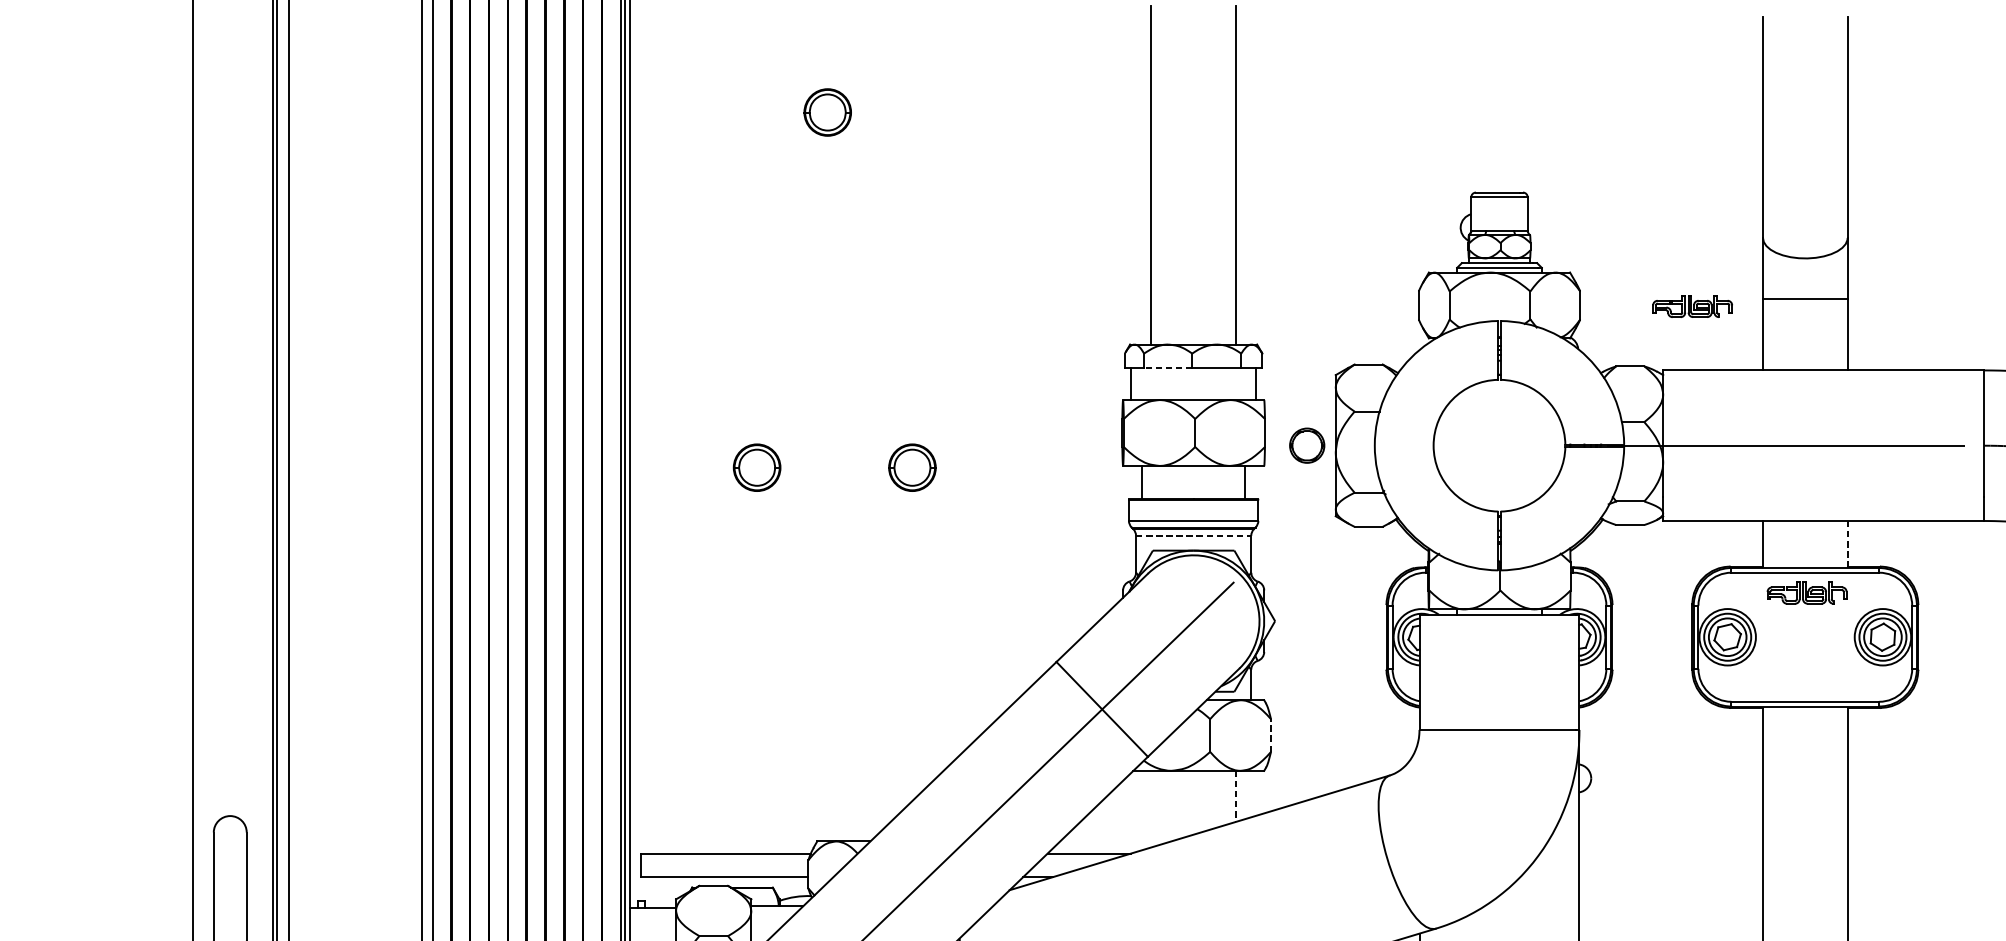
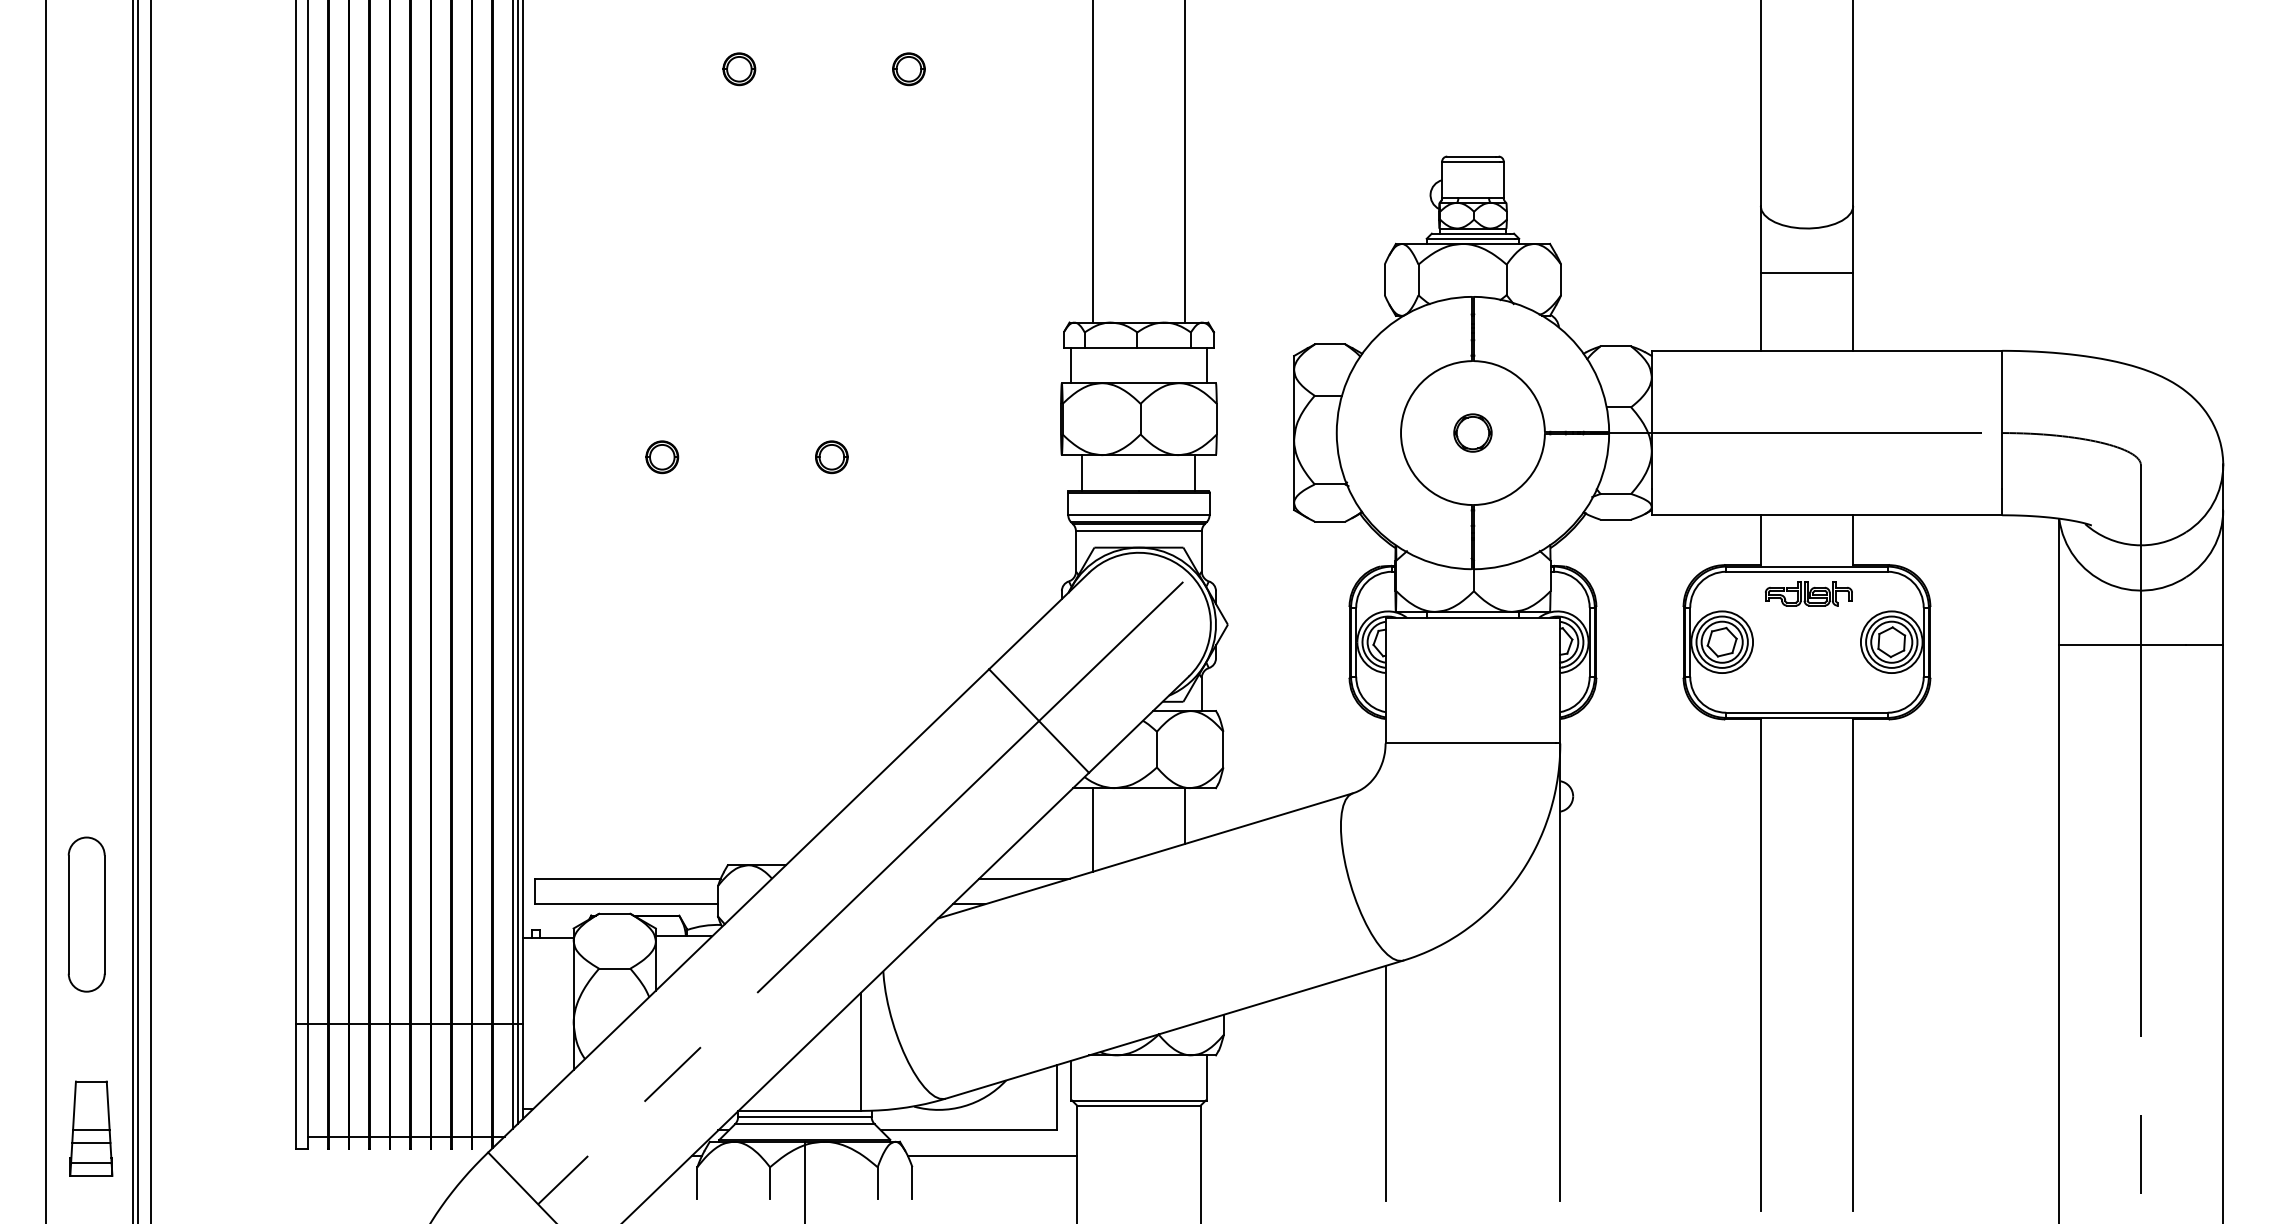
part: (827, 112) -> (739, 69), size x0.62
part: (982, 112) -> (908, 69), added
part: (1692, 306) -> (1683, 280), removed
line: (1167, 368) -> (1110, 348), dashed -> solid
part: (1306, 445) -> (1472, 432), moved
part: (757, 468) -> (662, 457), size x0.62
part: (912, 468) -> (831, 457), size x0.62
line: (1193, 535) -> (1138, 531), dashed -> solid
line: (1847, 544) -> (1853, 540), dashed -> solid
line: (1271, 735) -> (1223, 749), dashed -> solid
line: (1236, 796) -> (1185, 816), dashed -> solid
line: (1151, 808) -> (1092, 829), added

